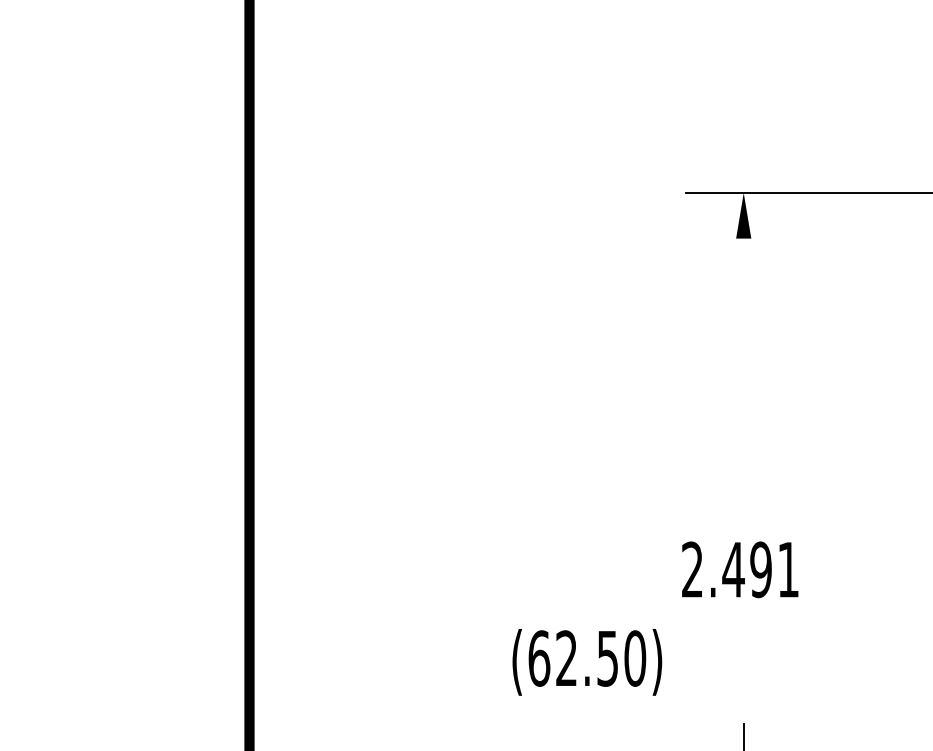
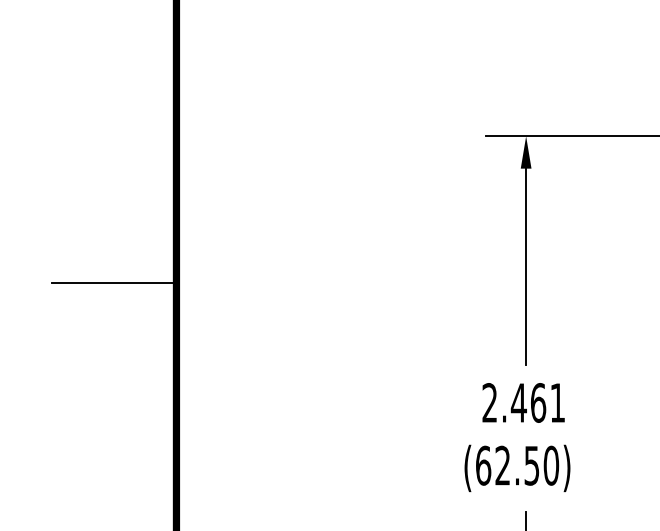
line: (744, 376) -> (526, 266), added
line: (161, 399) -> (114, 282), added
text: (761, 569) -> (538, 402), 2.491 -> 2.461
text: (587, 662) -> (517, 468), moved

